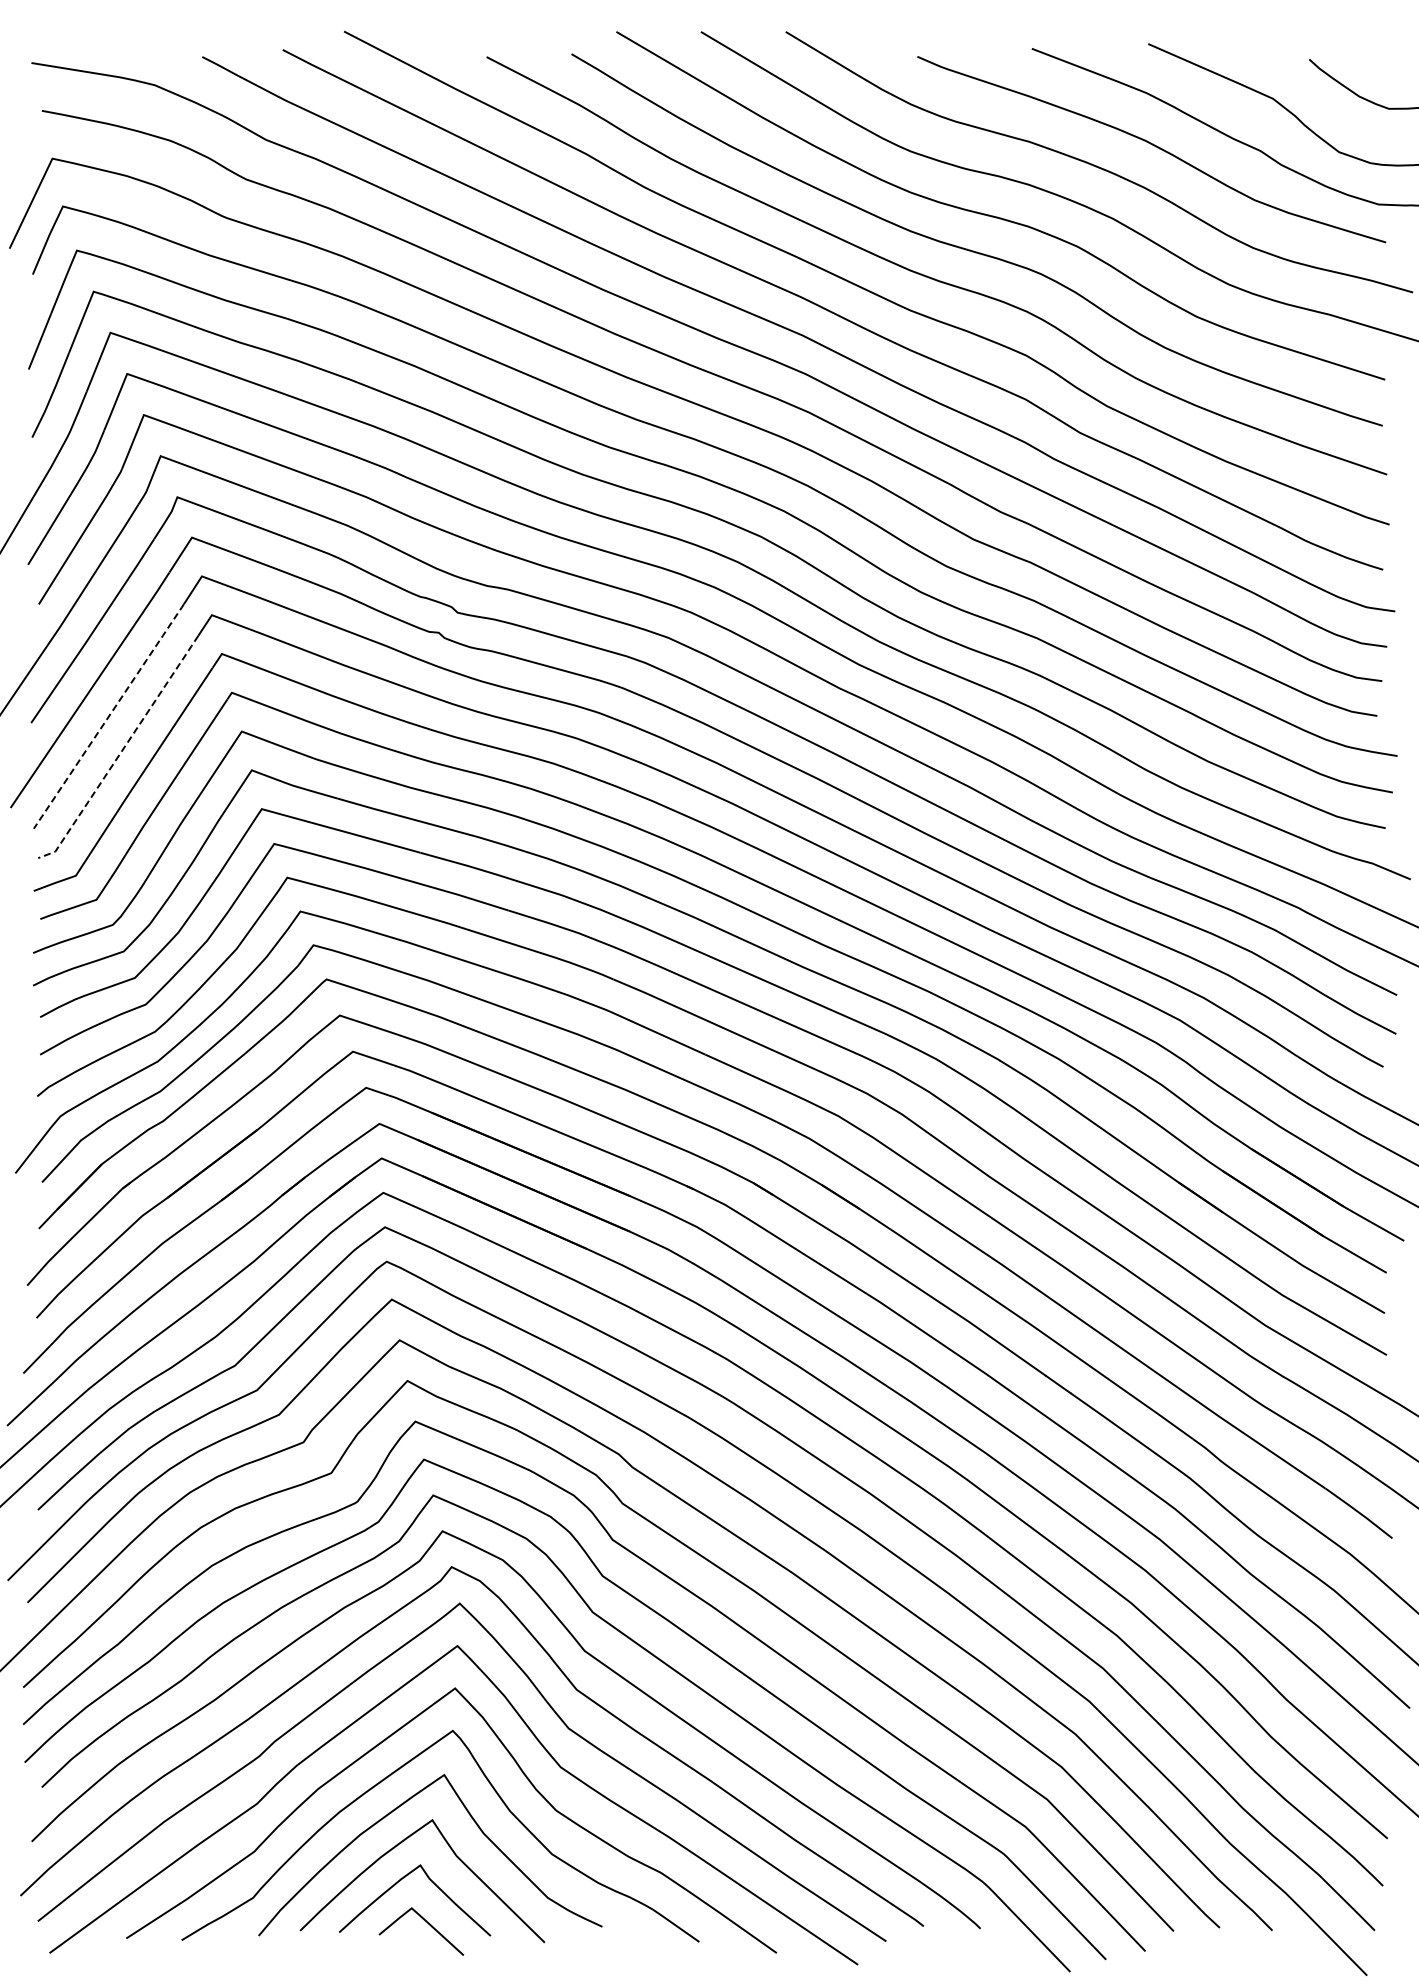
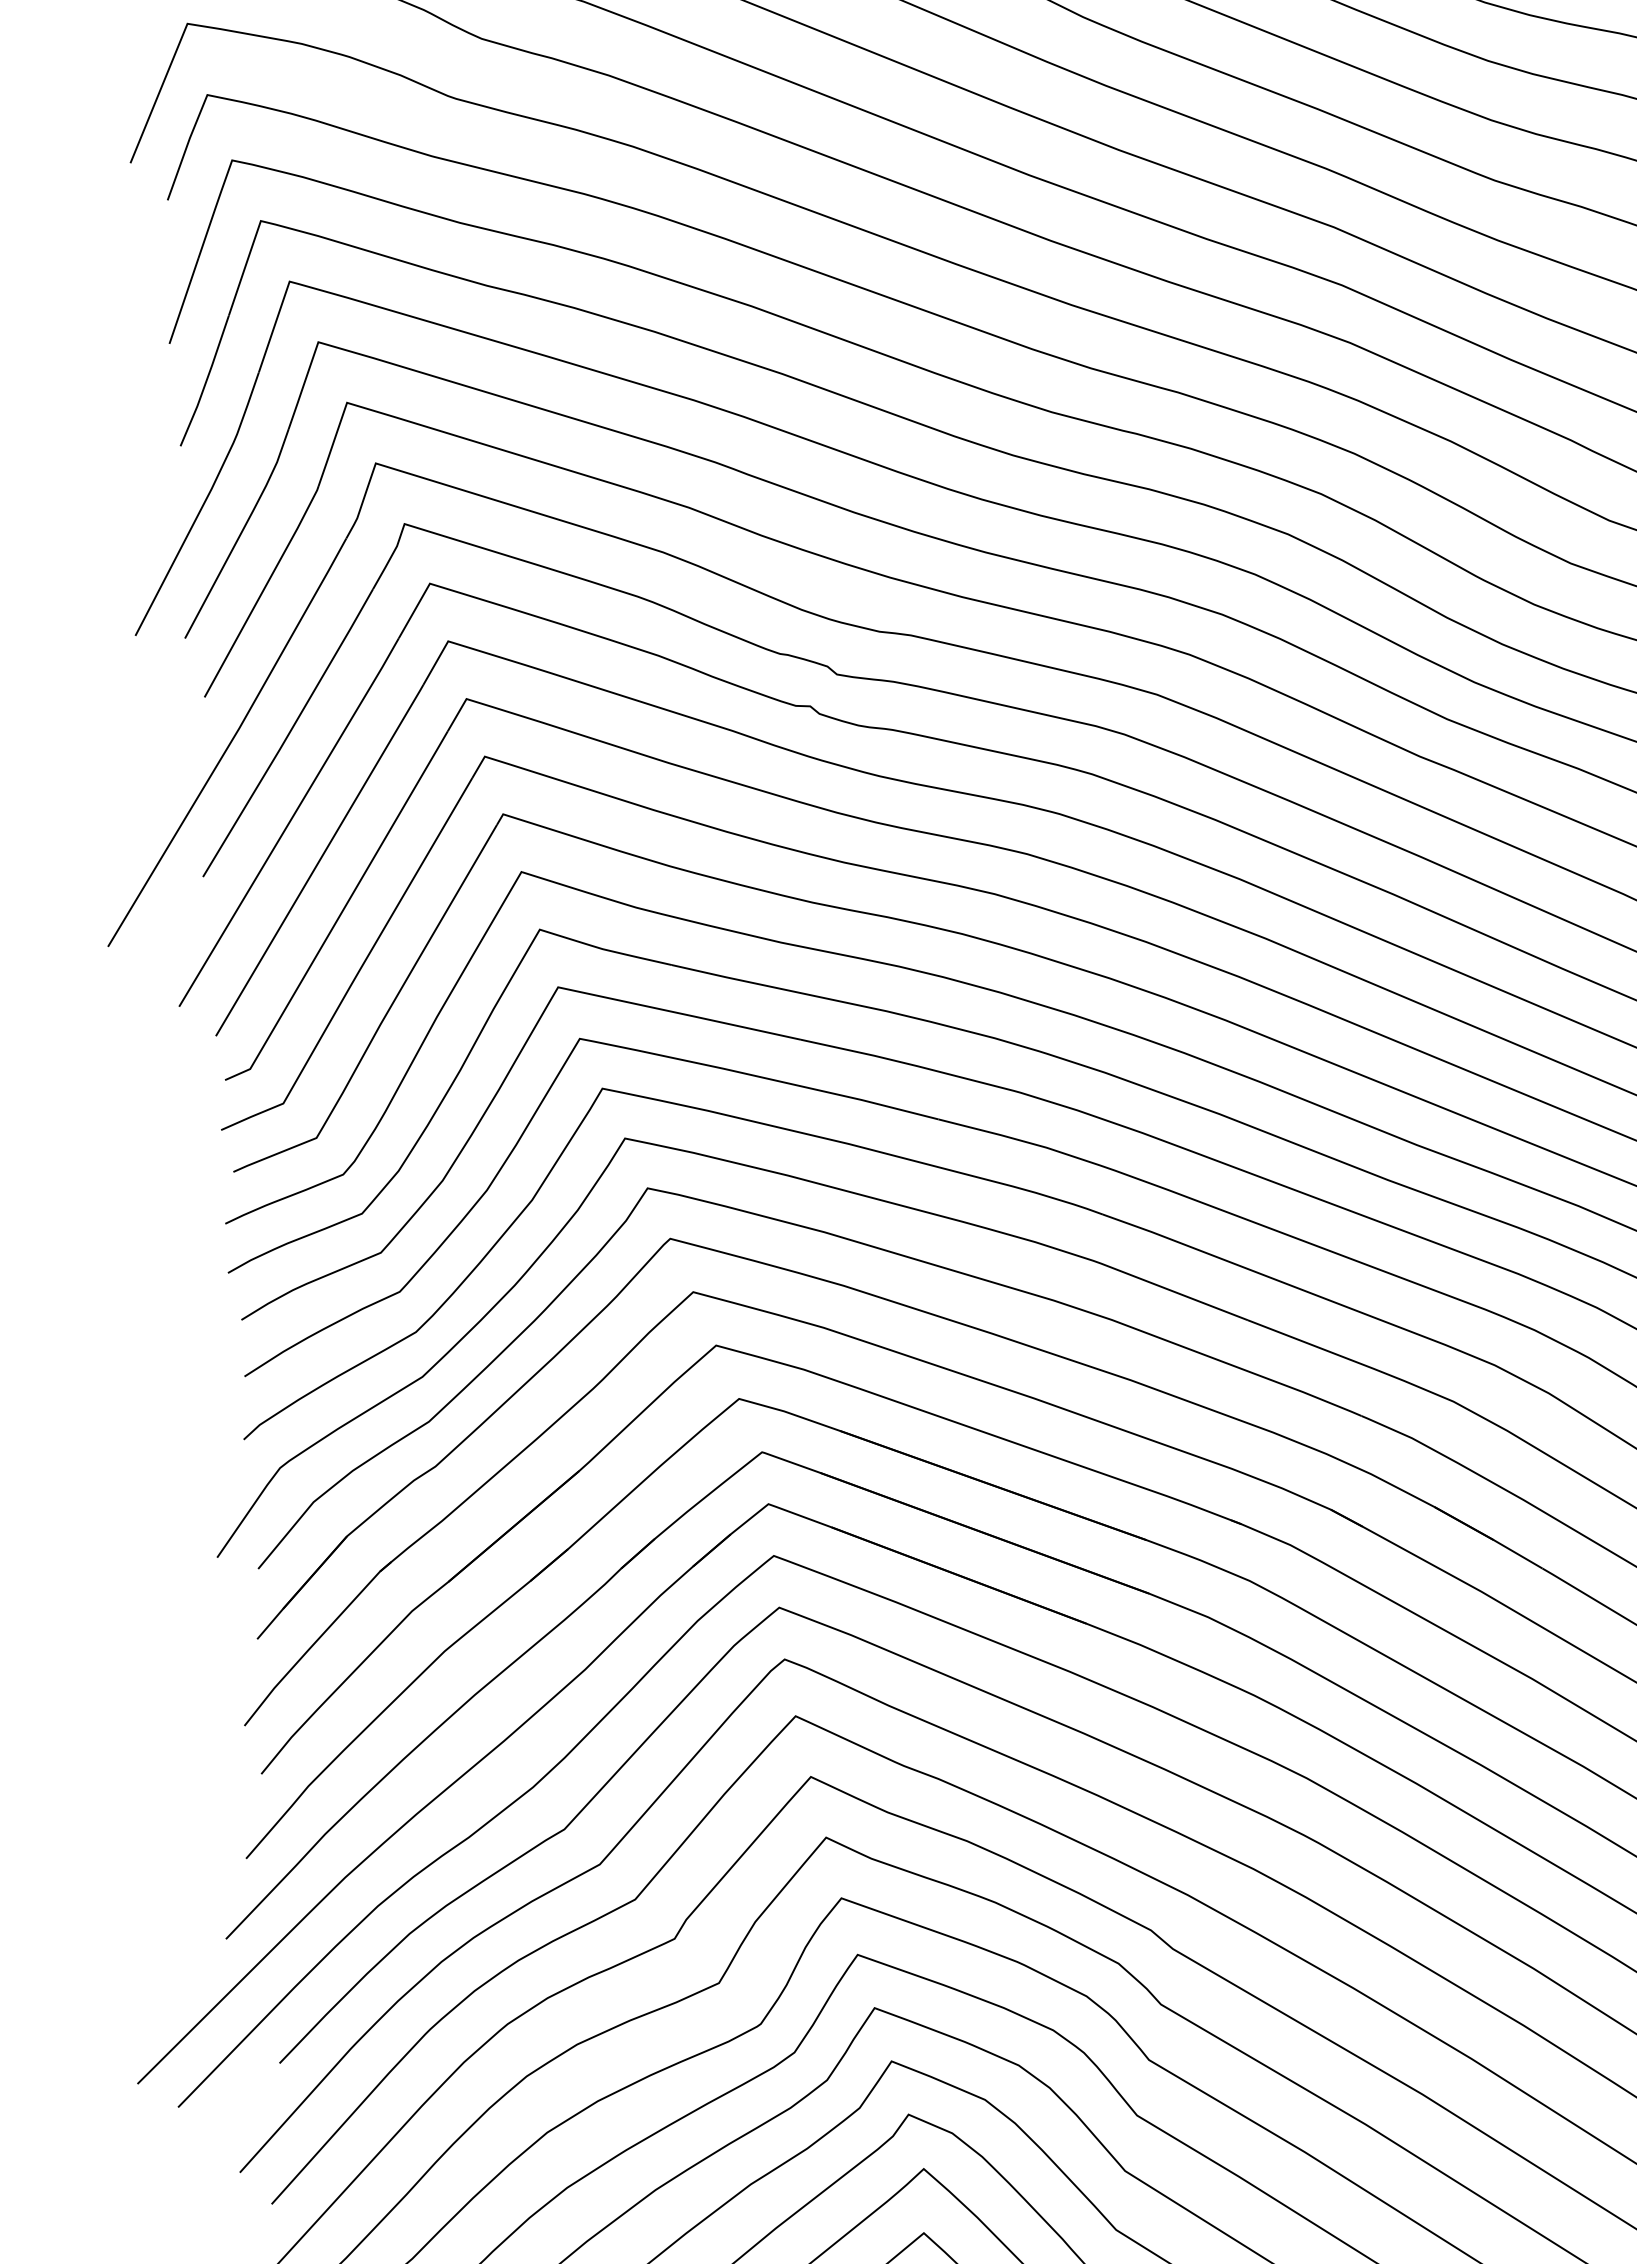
line: (109, 715) -> (320, 858), dashed -> solid
line: (121, 751) -> (341, 912), dashed -> solid

